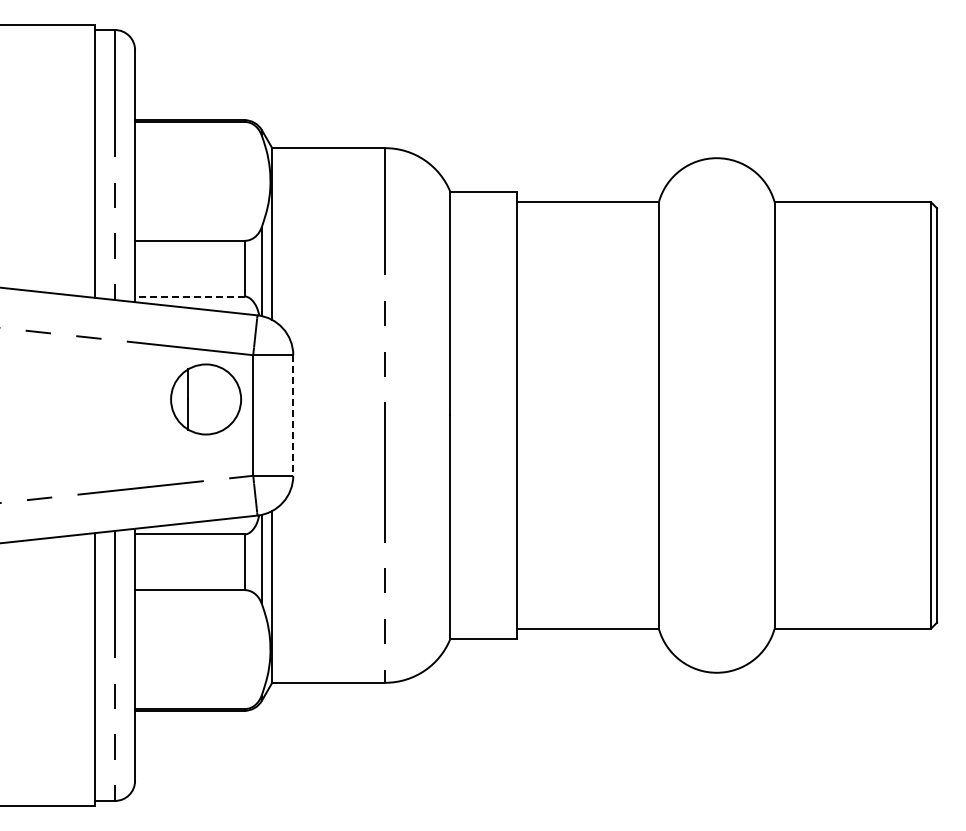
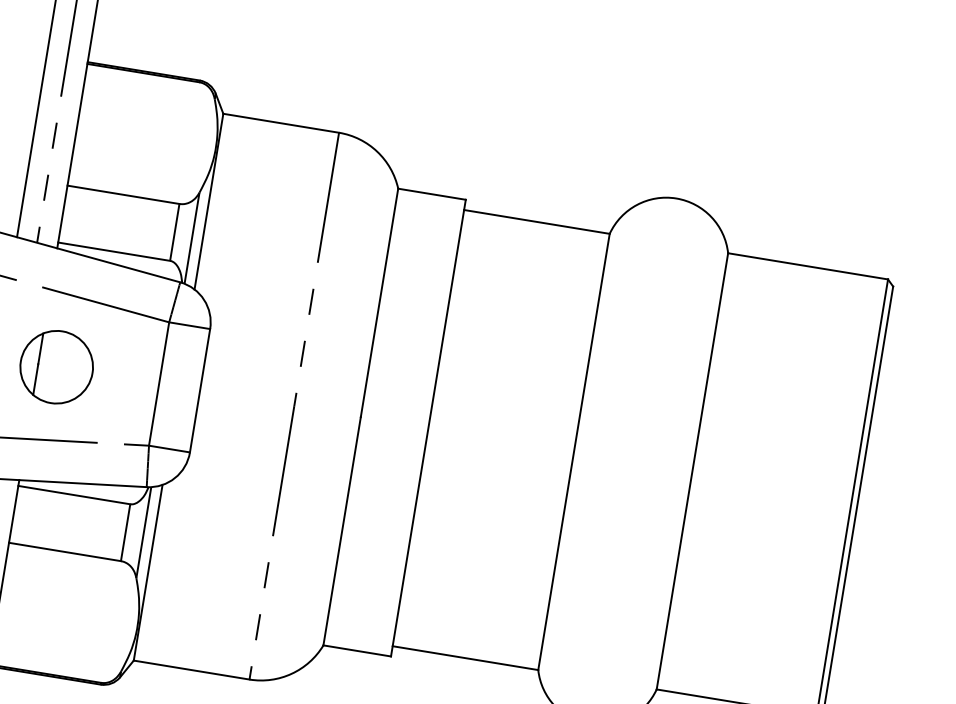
line: (189, 296) -> (113, 251), dashed -> solid
part: (205, 399) -> (56, 367), moved
line: (293, 416) -> (200, 391), dashed -> solid

